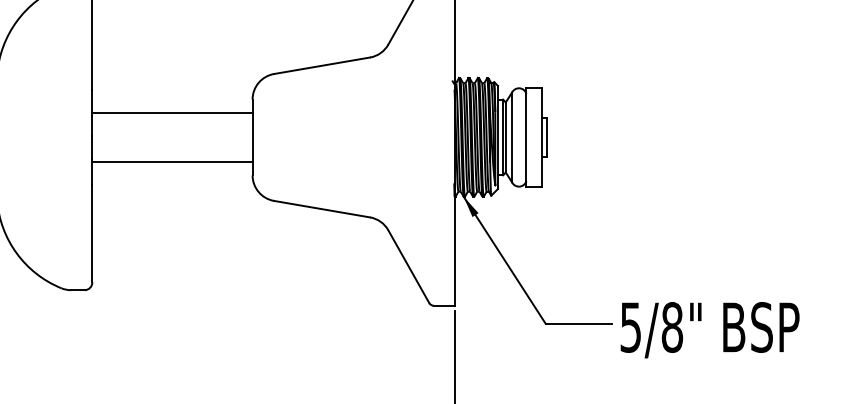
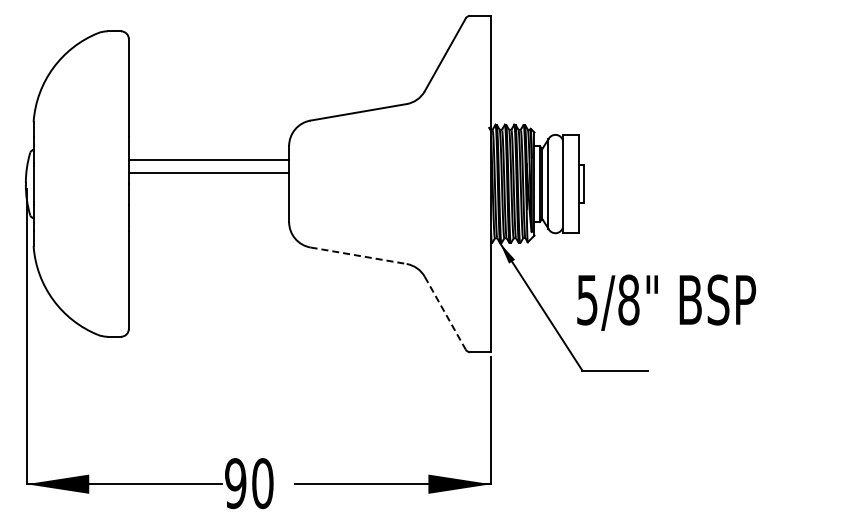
line: (171, 161) -> (208, 172), moved
line: (321, 208) -> (358, 255), solid -> dashed
line: (408, 266) -> (445, 313), solid -> dashed
text: (709, 329) -> (666, 302), moved

